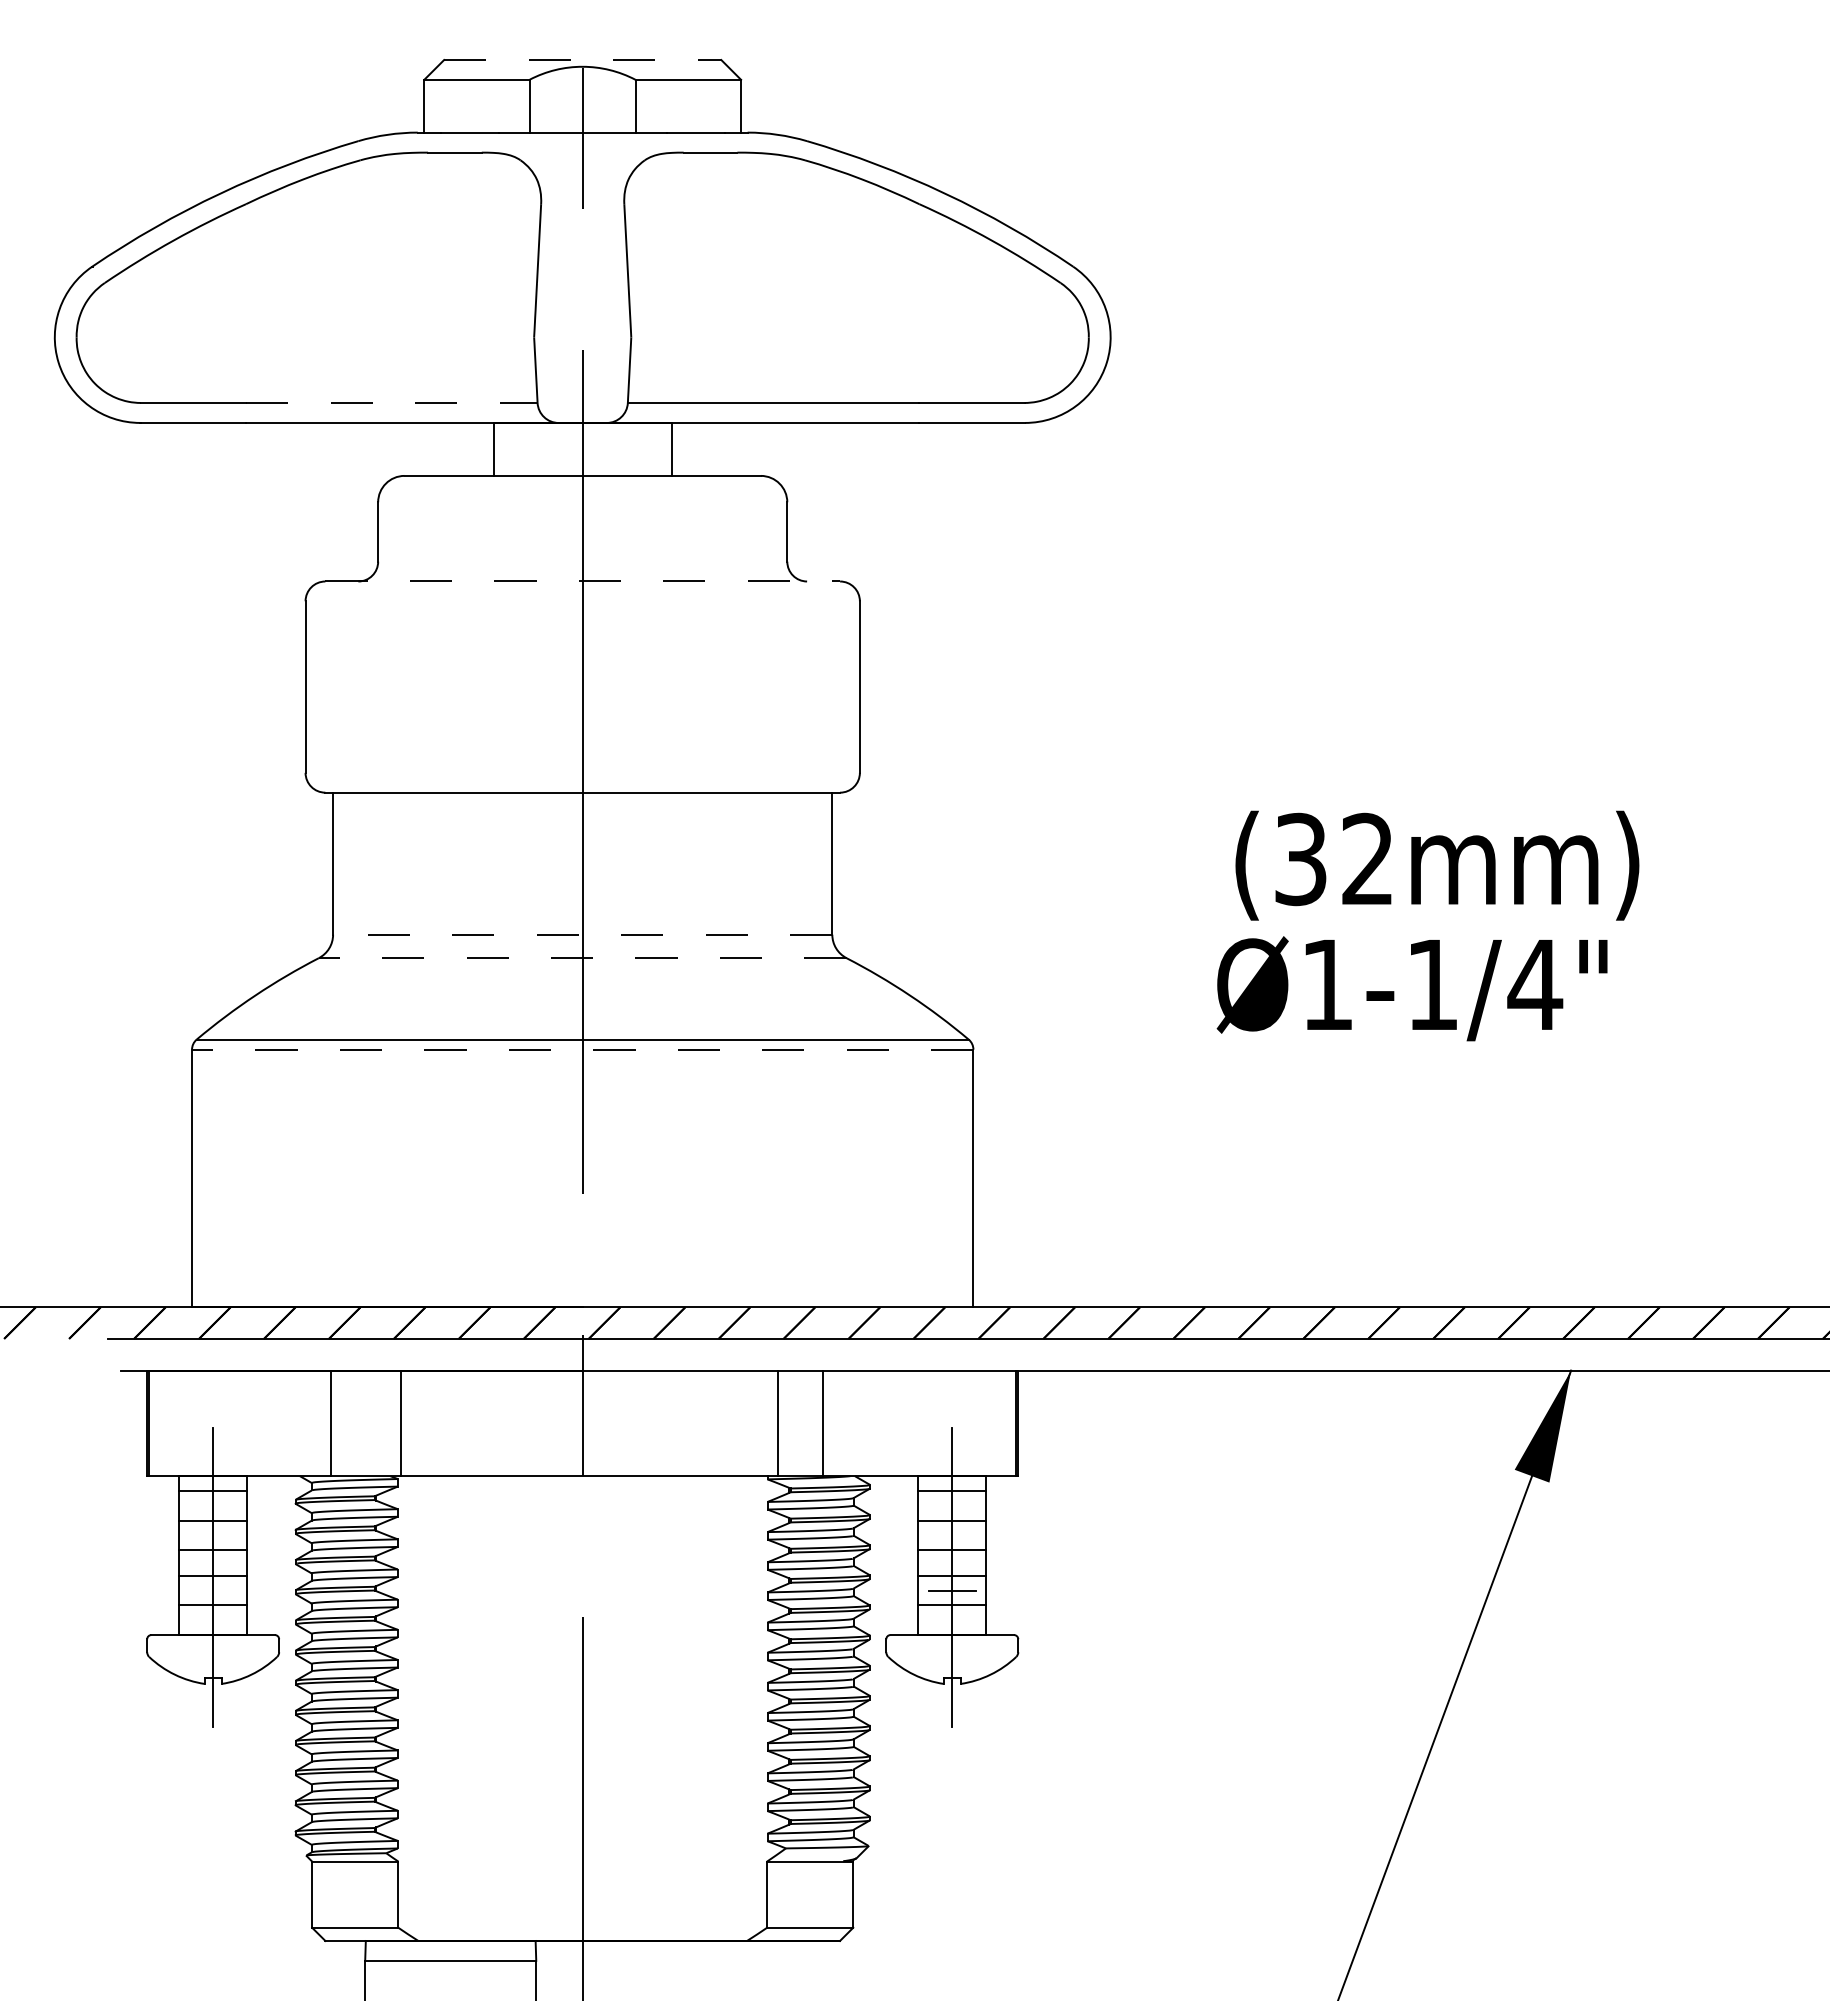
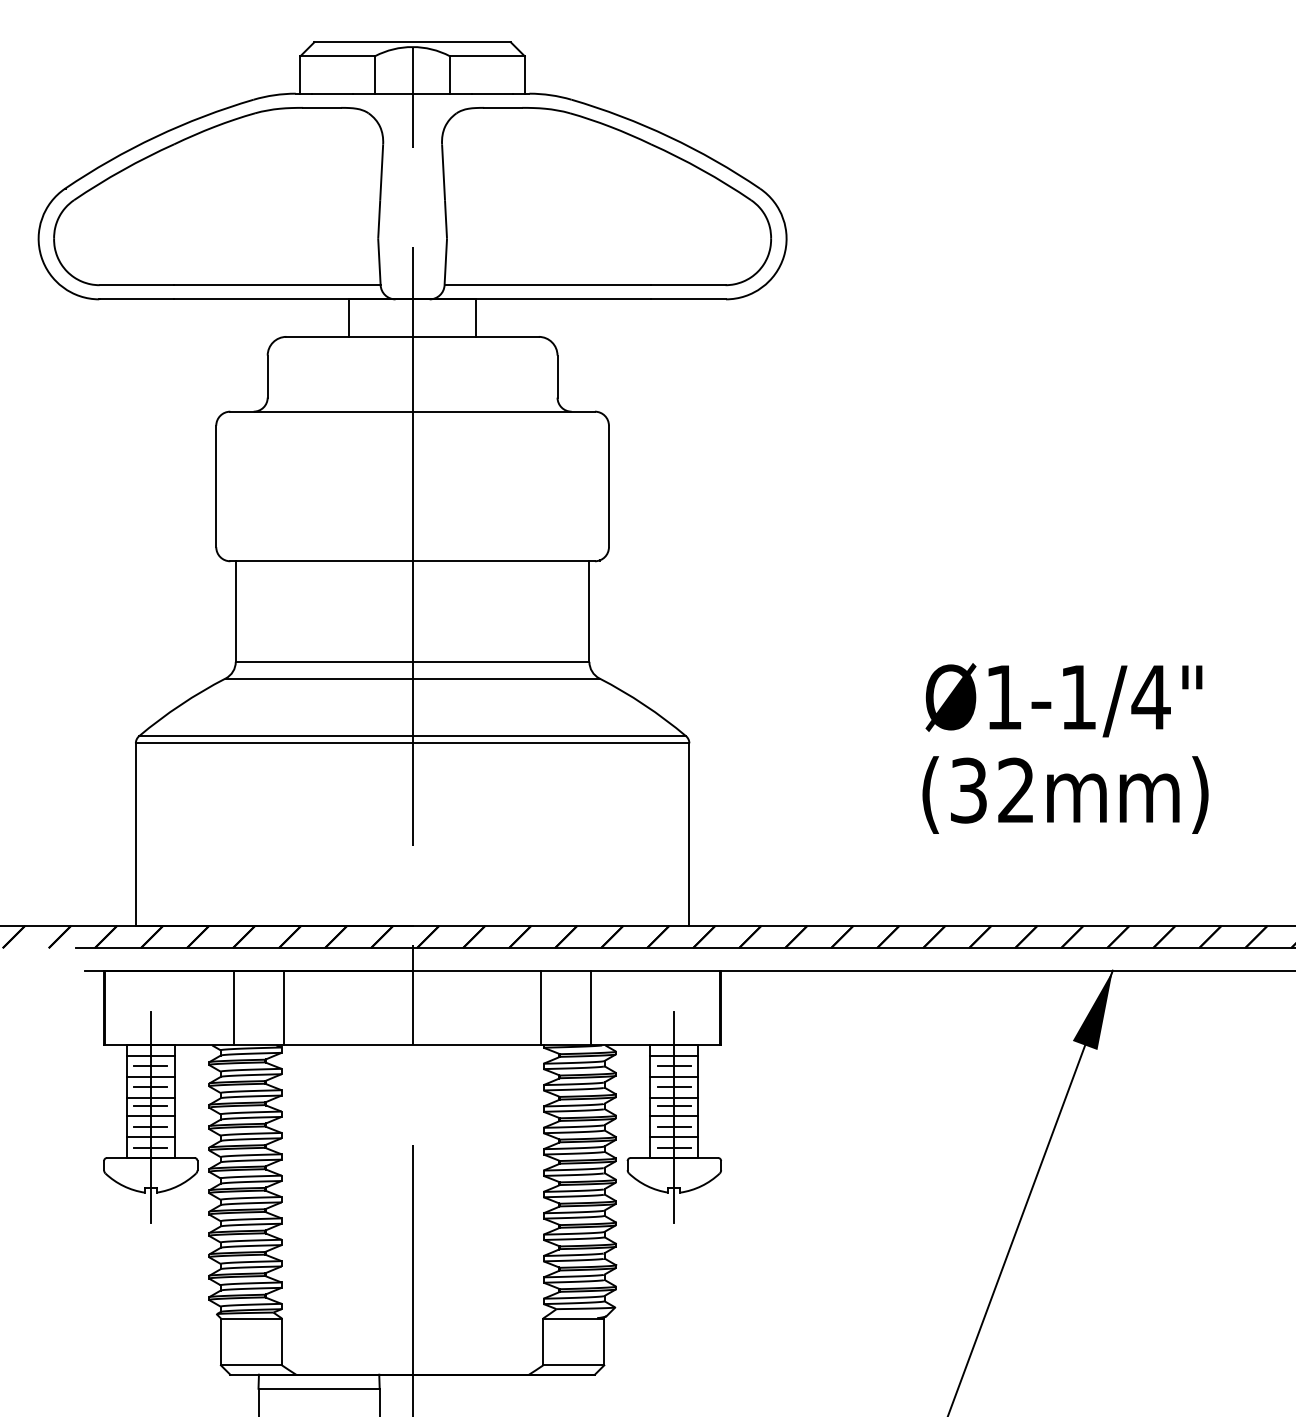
line: (582, 60) -> (412, 42), dashed -> solid
line: (391, 402) -> (277, 284), dashed -> solid
line: (583, 581) -> (413, 411), dashed -> solid
text: (1437, 865) -> (1065, 794), moved
line: (582, 934) -> (412, 661), dashed -> solid
line: (582, 958) -> (412, 678), dashed -> solid
text: (1411, 988) -> (1063, 699), moved
line: (582, 1049) -> (412, 743), dashed -> solid
line: (777, 1423) -> (590, 1008), moved
line: (823, 1423) -> (541, 1008), moved
line: (212, 1505) -> (150, 1066), added
line: (952, 1505) -> (674, 1066), added
line: (212, 1535) -> (150, 1087), added
line: (952, 1535) -> (674, 1087), added
line: (212, 1561) -> (150, 1105), added
line: (952, 1561) -> (674, 1105), added
line: (212, 1590) -> (150, 1126), added
line: (212, 1620) -> (150, 1147), added
line: (952, 1620) -> (674, 1147), added

